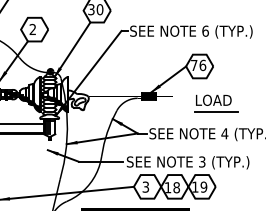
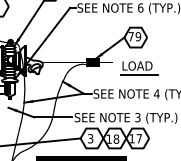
text: (202, 65) -> (138, 36), 76 -> 79
part: (216, 103) -> (139, 68), moved
text: (203, 186) -> (138, 138), 19 -> 17

